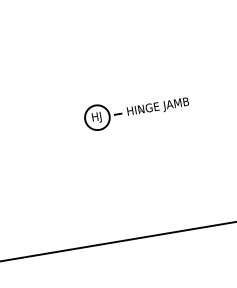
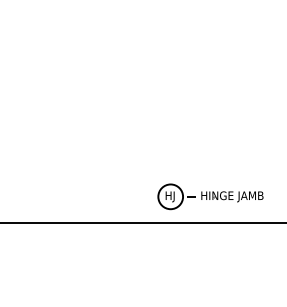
part: (136, 110) -> (210, 196), moved

